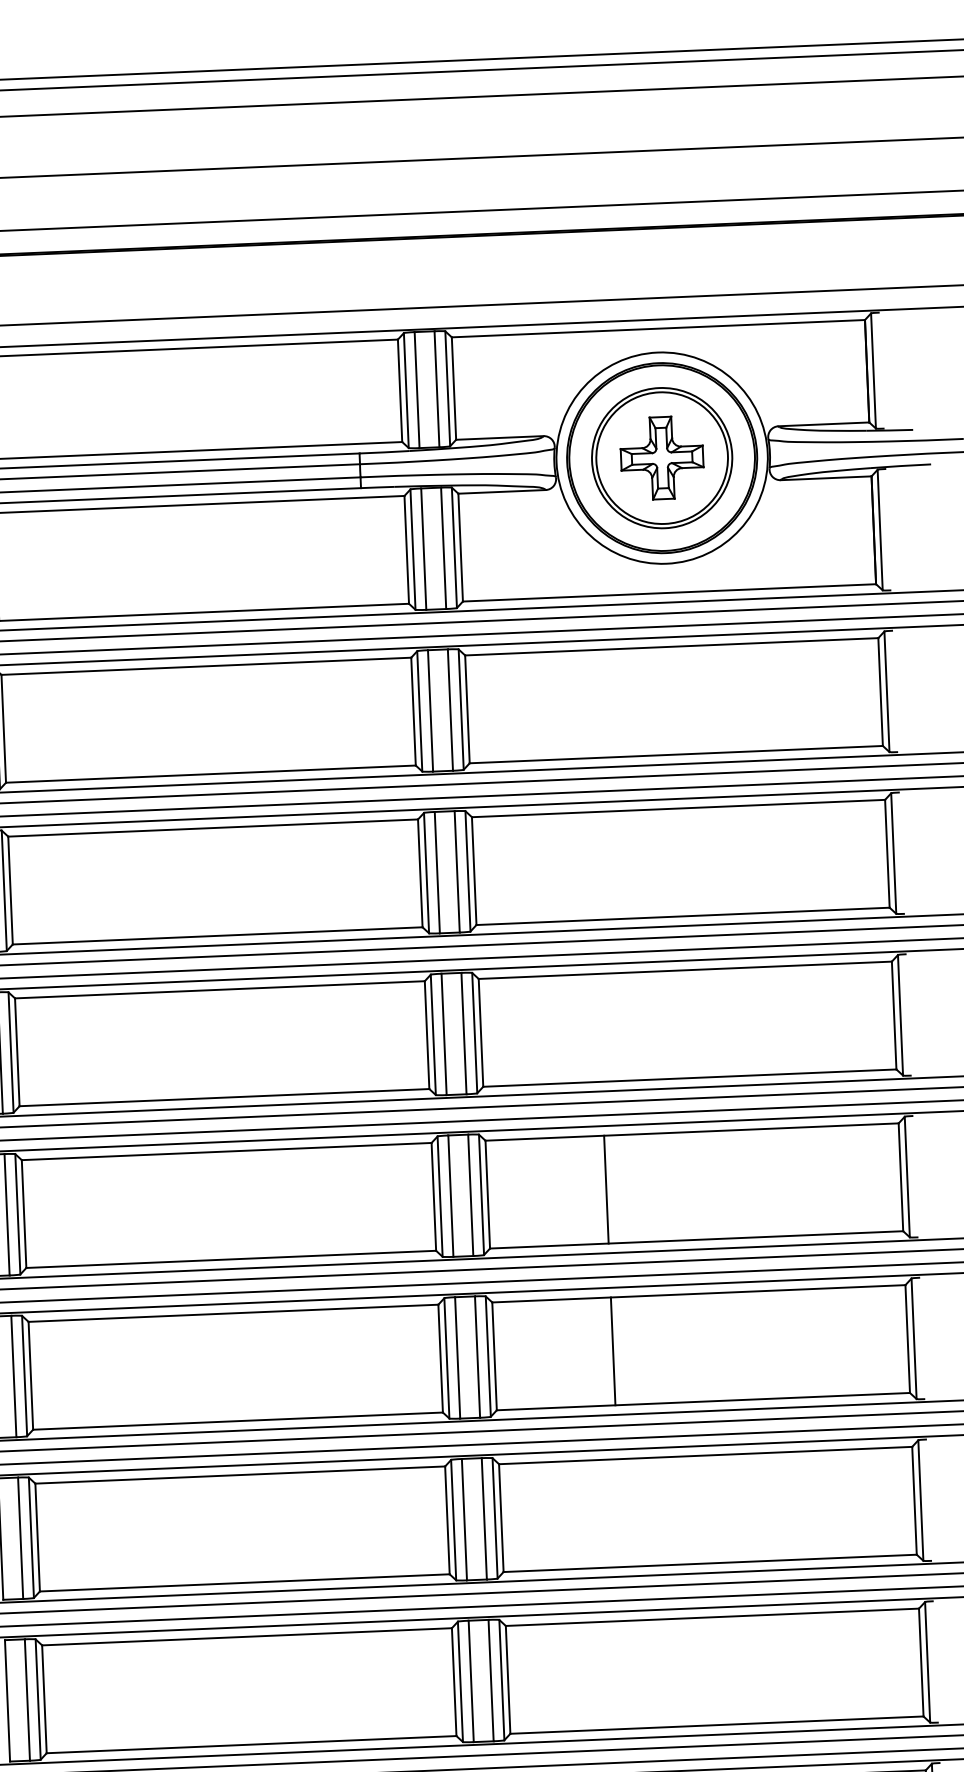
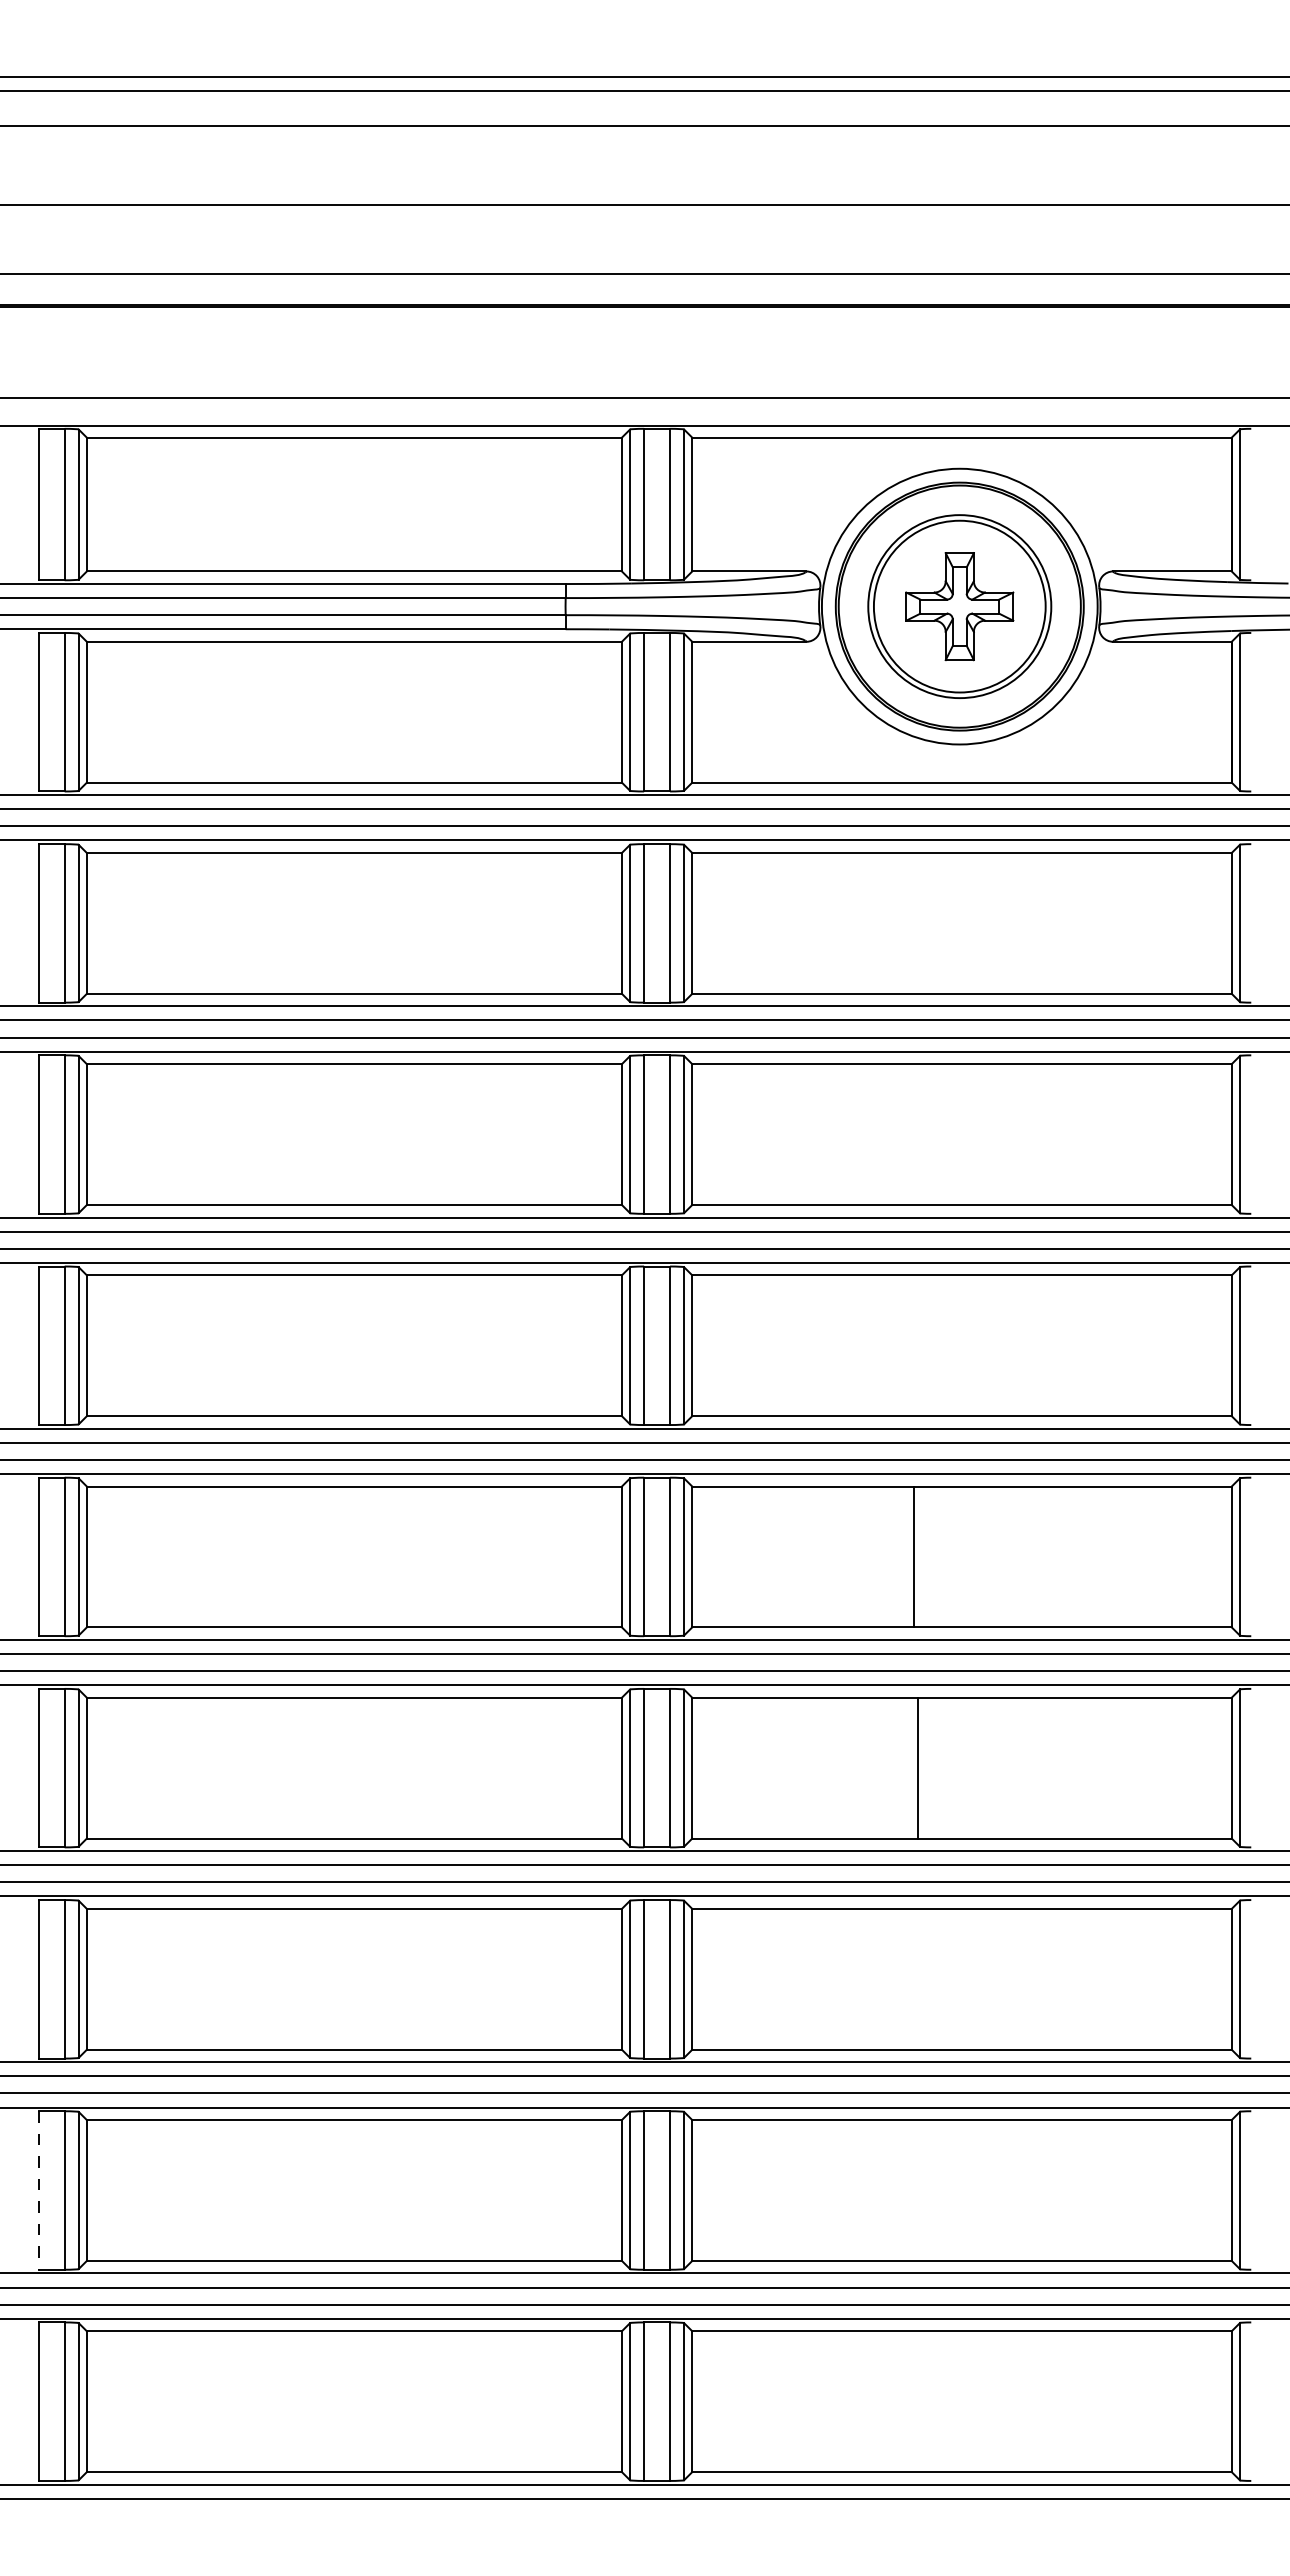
line: (606, 1189) -> (914, 1556), moved
line: (613, 1350) -> (918, 1767), moved
line: (7, 1701) -> (38, 2191), solid -> dashed

